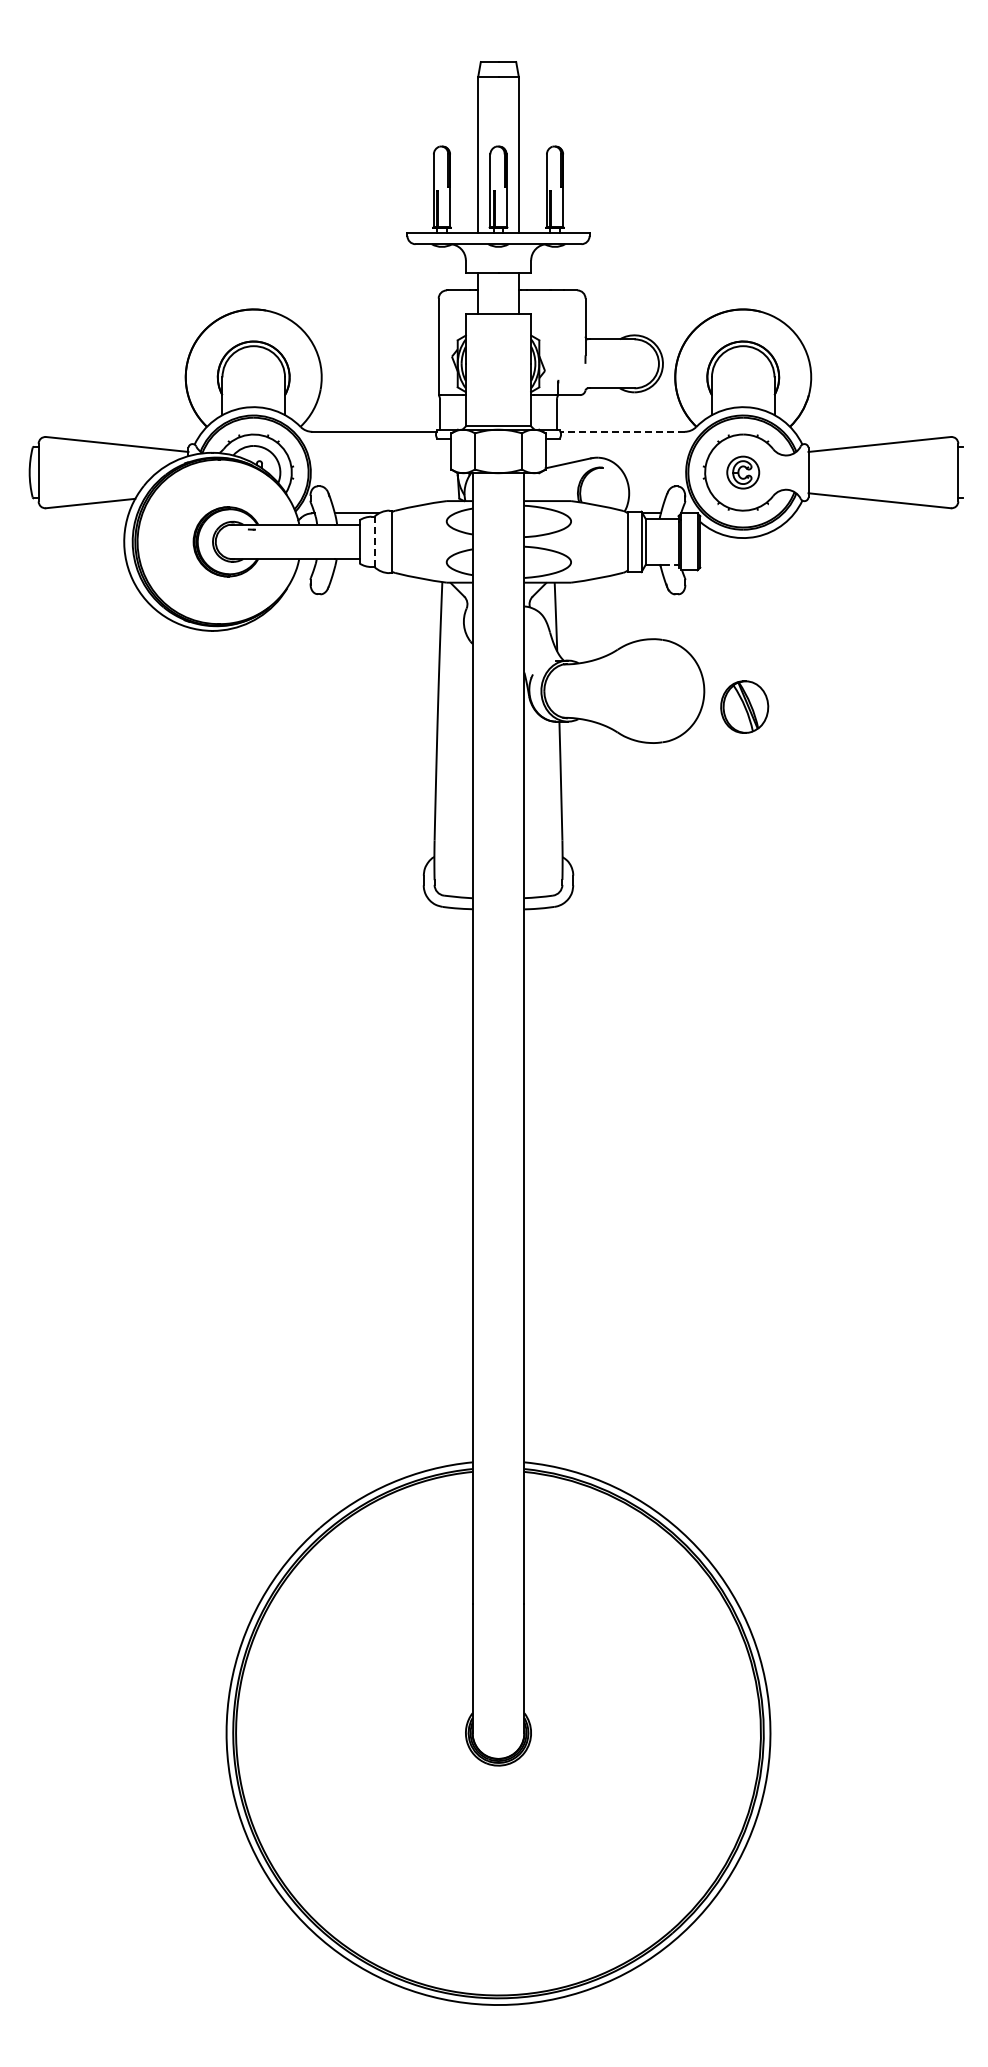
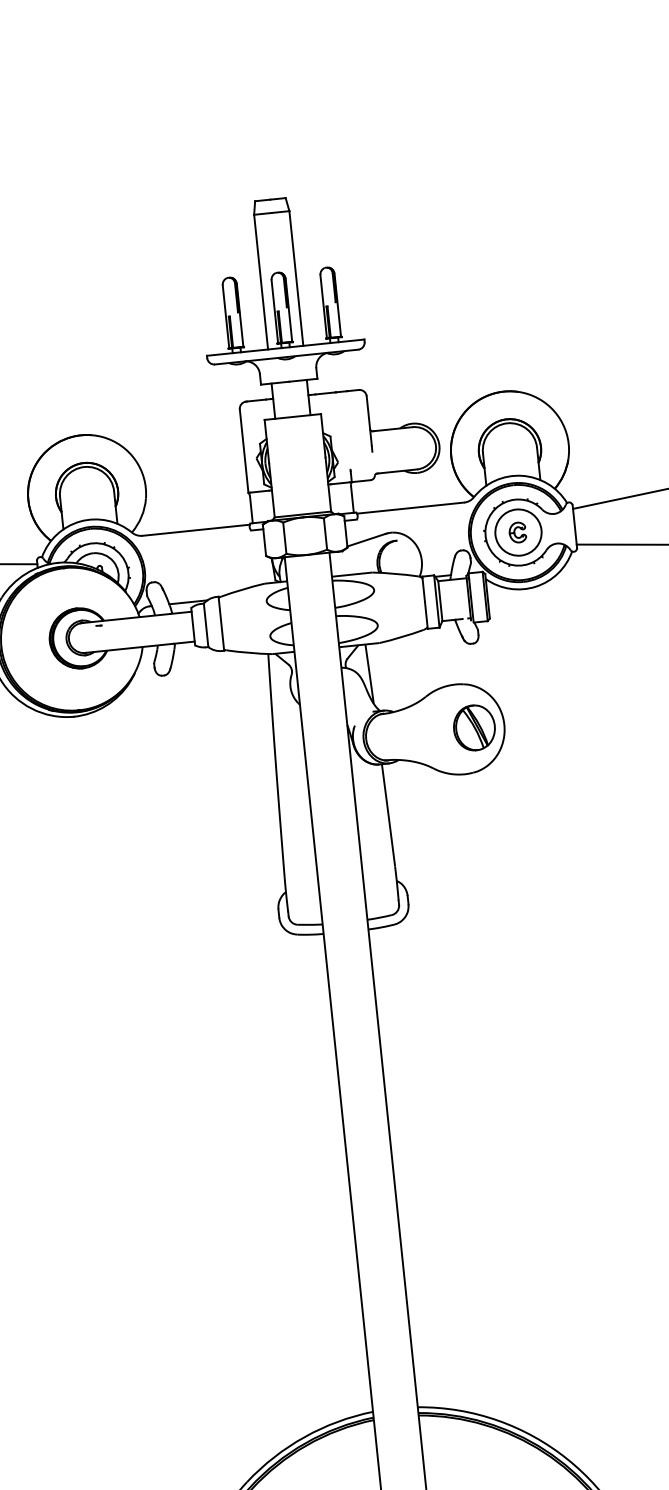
line: (622, 431) -> (410, 507), dashed -> solid
circle: (742, 472) -> (517, 532), size x1.67
line: (374, 541) -> (206, 625), dashed -> solid
part: (744, 706) -> (474, 727), moved

